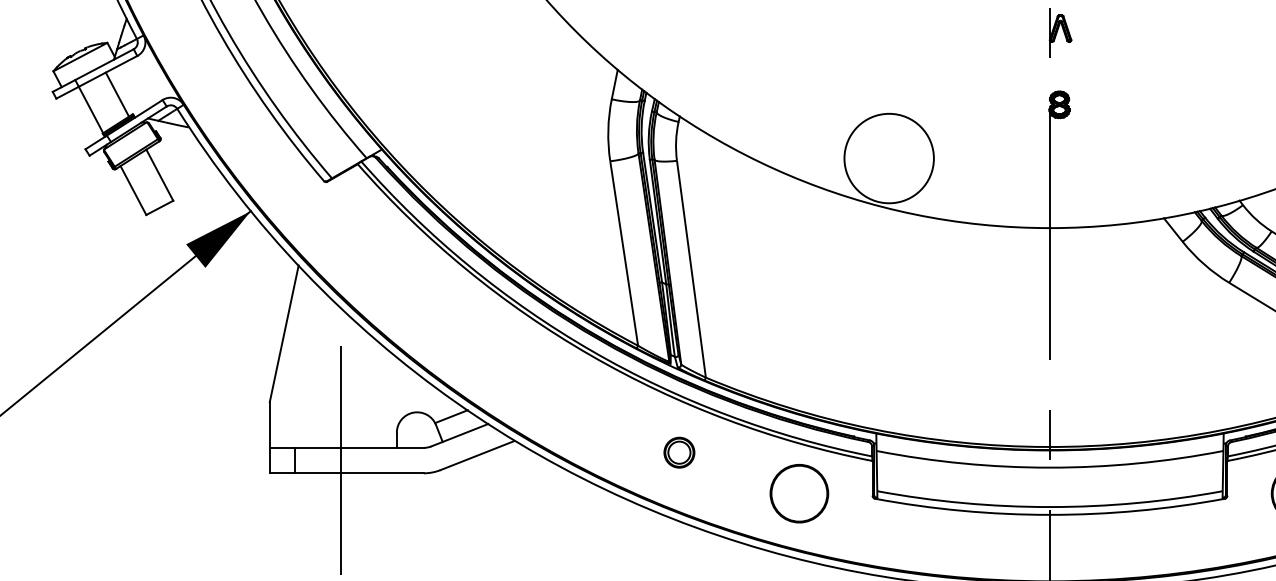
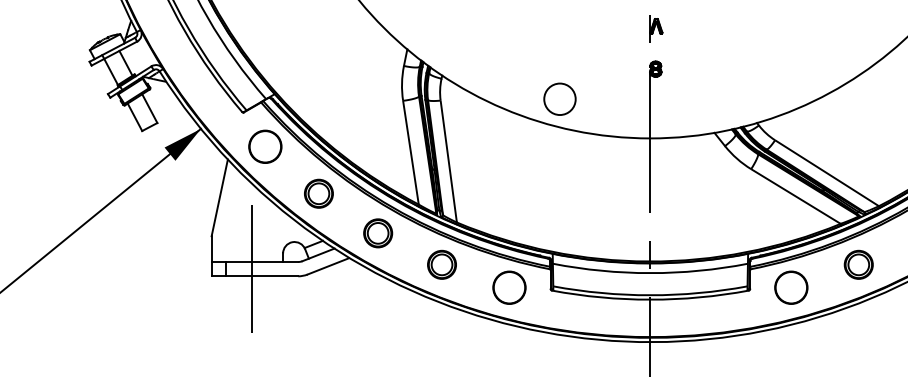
circle: (888, 158) -> (559, 99), size x0.62
circle: (365, 242) -> (265, 146), added
part: (459, 326) -> (318, 193), added
part: (566, 397) -> (378, 233), added
part: (678, 452) -> (441, 264), size x1.67

